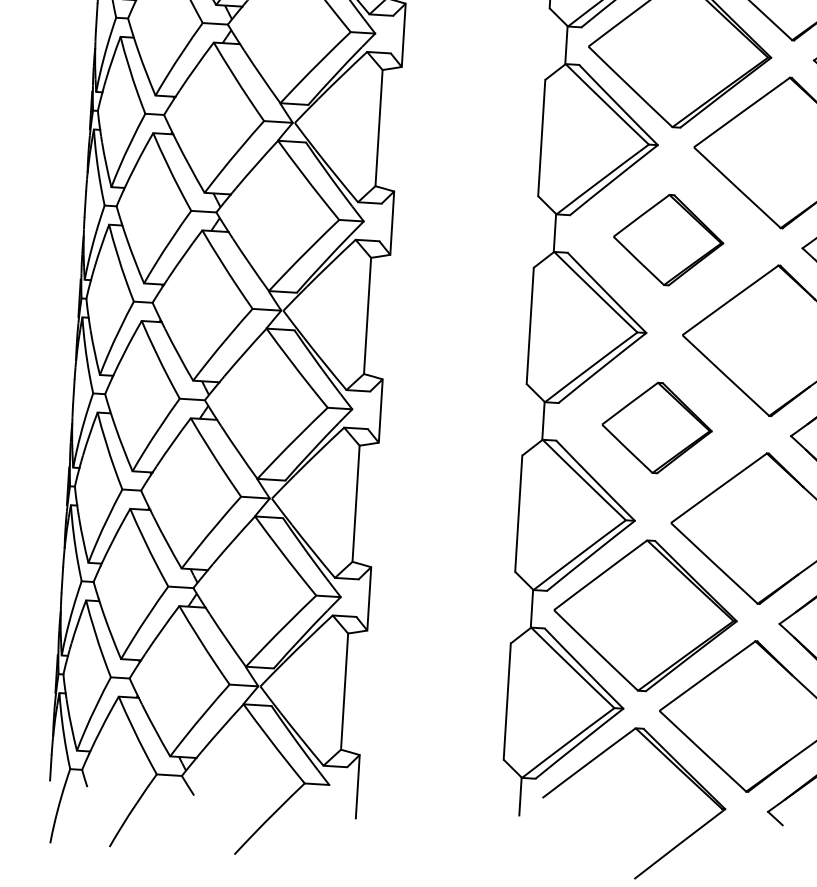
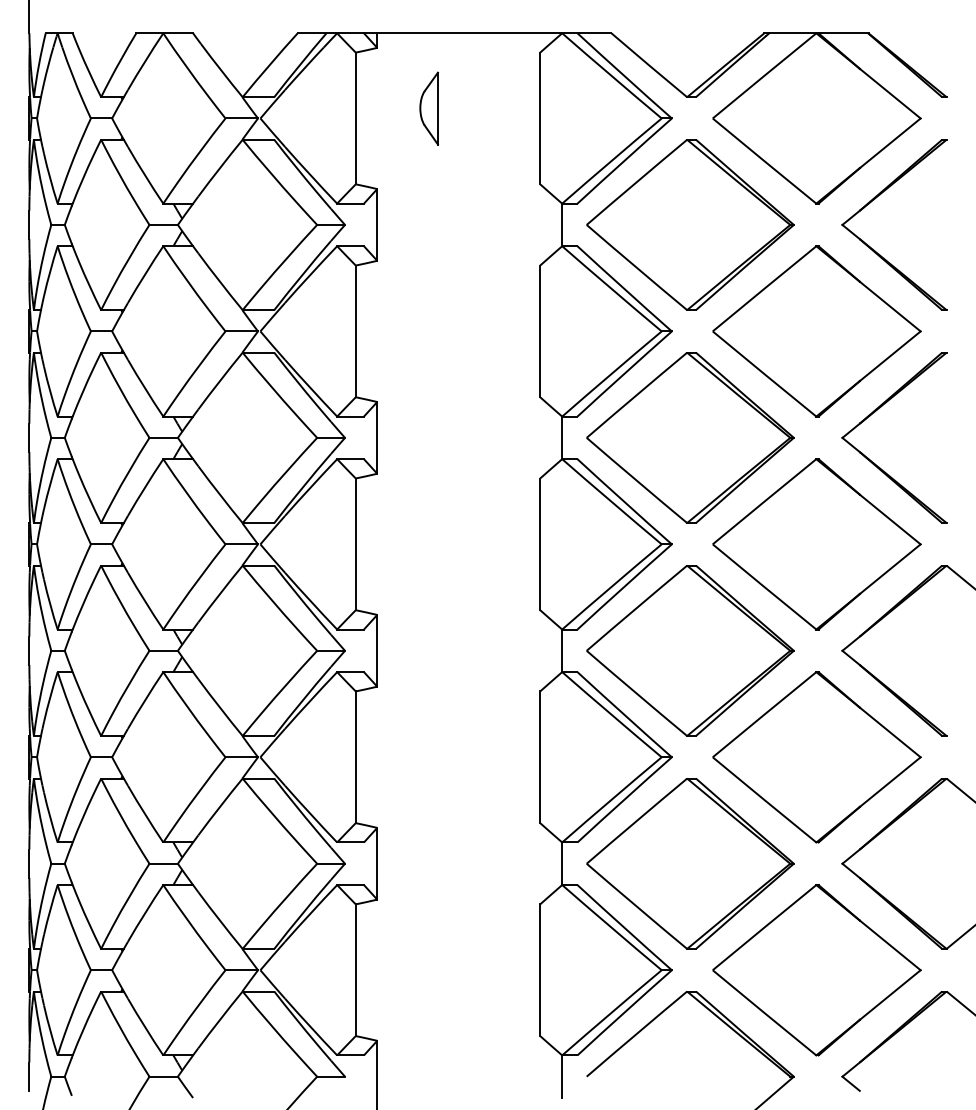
part: (668, 239) -> (690, 437), size x1.67
part: (657, 427) -> (690, 650), size x1.67

